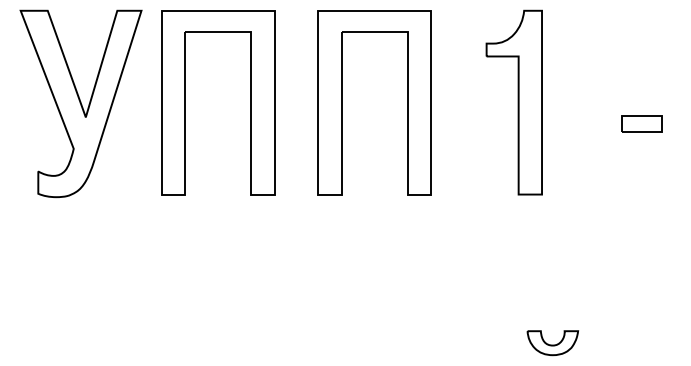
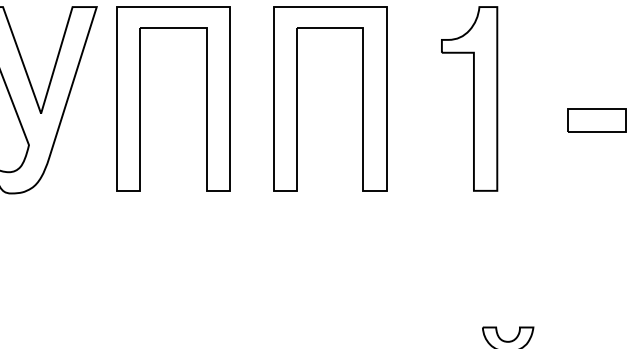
part: (641, 123) -> (596, 119), size x1.43

